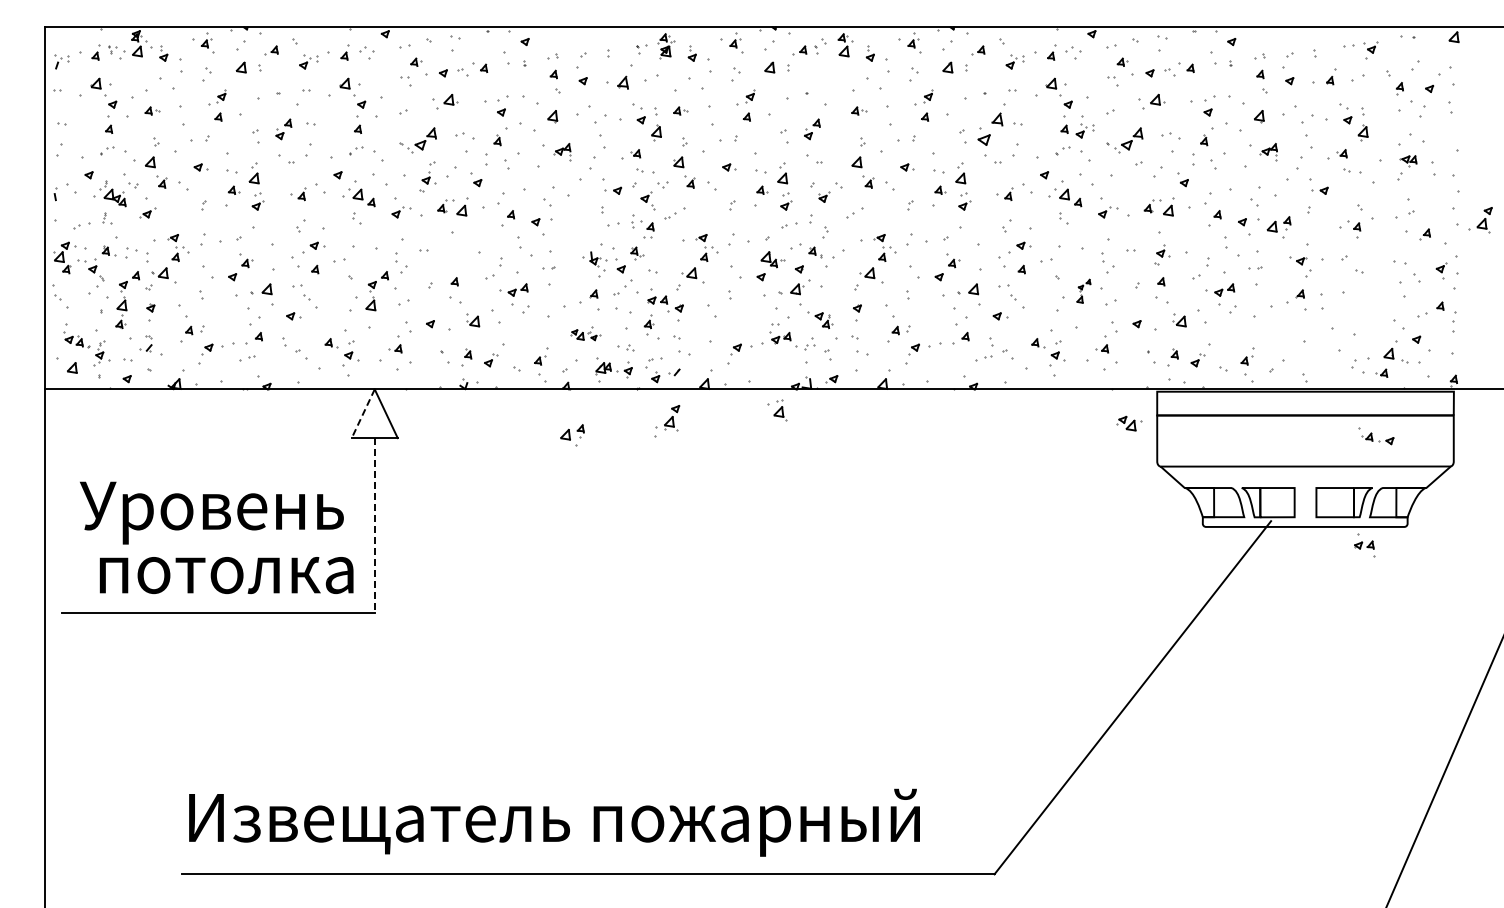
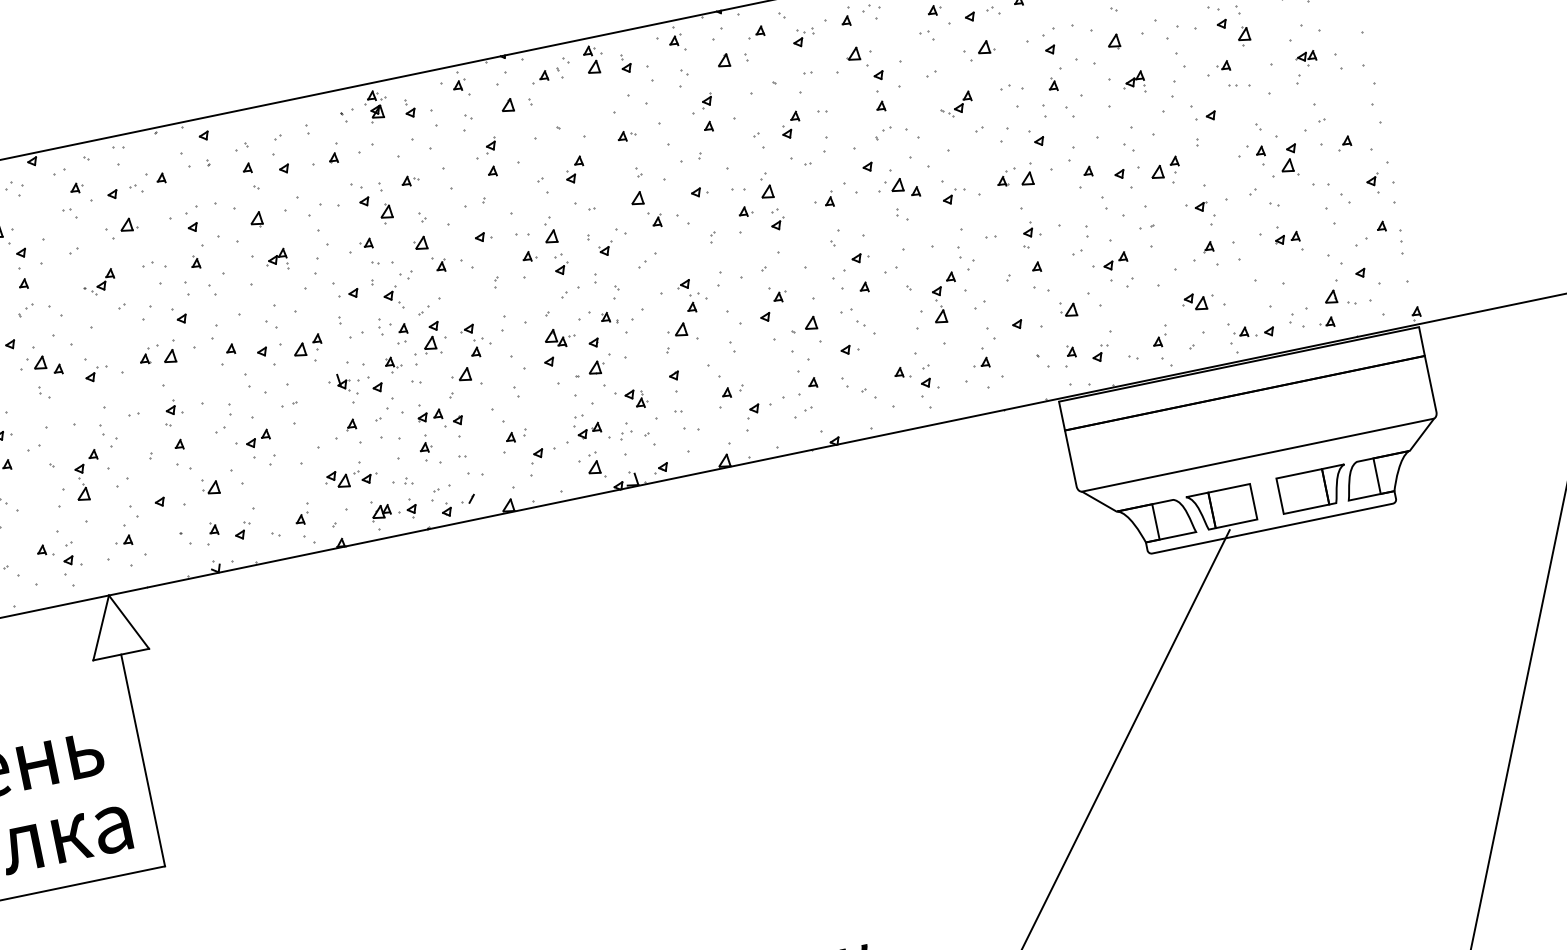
part: (624, 76) -> (333, 153), size x0.62
part: (990, 129) -> (790, 125), size x0.62
part: (1084, 130) -> (905, 102), removed
part: (417, 140) -> (98, 282), size x0.71
part: (1124, 140) -> (956, 105), size x0.71
part: (427, 181) -> (173, 411), moved
part: (1480, 220) -> (1284, 162), moved
part: (1083, 291) -> (944, 298), size x1.67
part: (722, 330) -> (516, 436), added
part: (585, 333) -> (350, 474), size x1.43
part: (983, 358) -> (803, 412), moved
part: (777, 410) -> (591, 466), moved
line: (363, 413) -> (101, 627), dashed -> solid
part: (667, 421) -> (427, 343), moved
part: (1129, 423) -> (1198, 301), moved
part: (572, 435) -> (308, 349), moved
part: (1376, 436) -> (1252, 329), moved
line: (374, 525) -> (142, 760), dashed -> solid
part: (1364, 545) -> (1287, 238), moved

